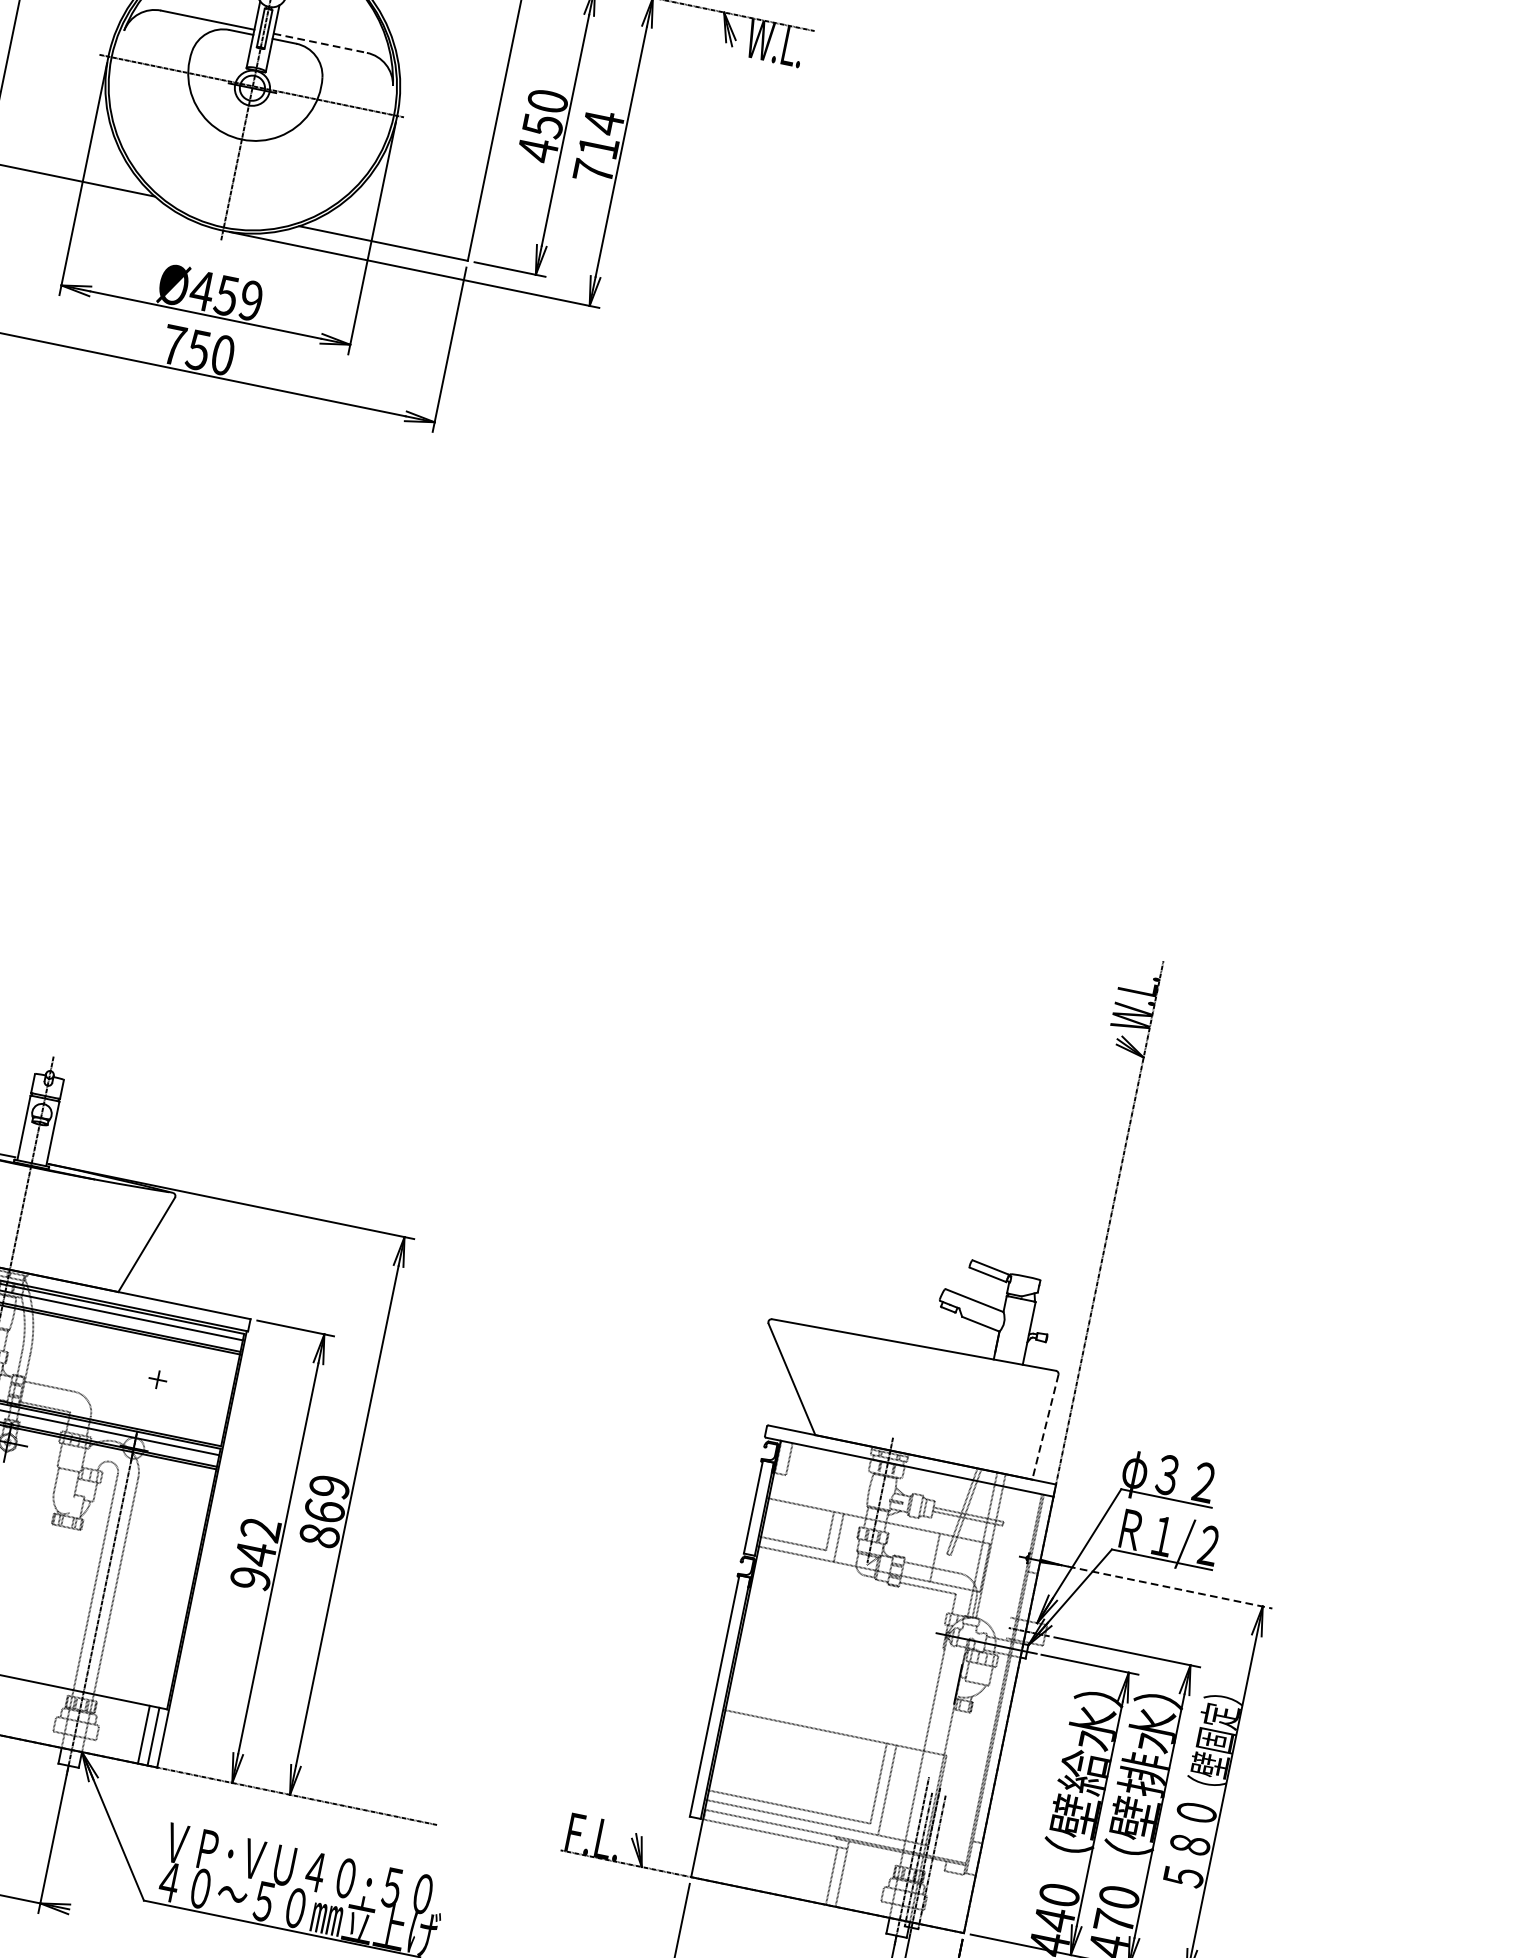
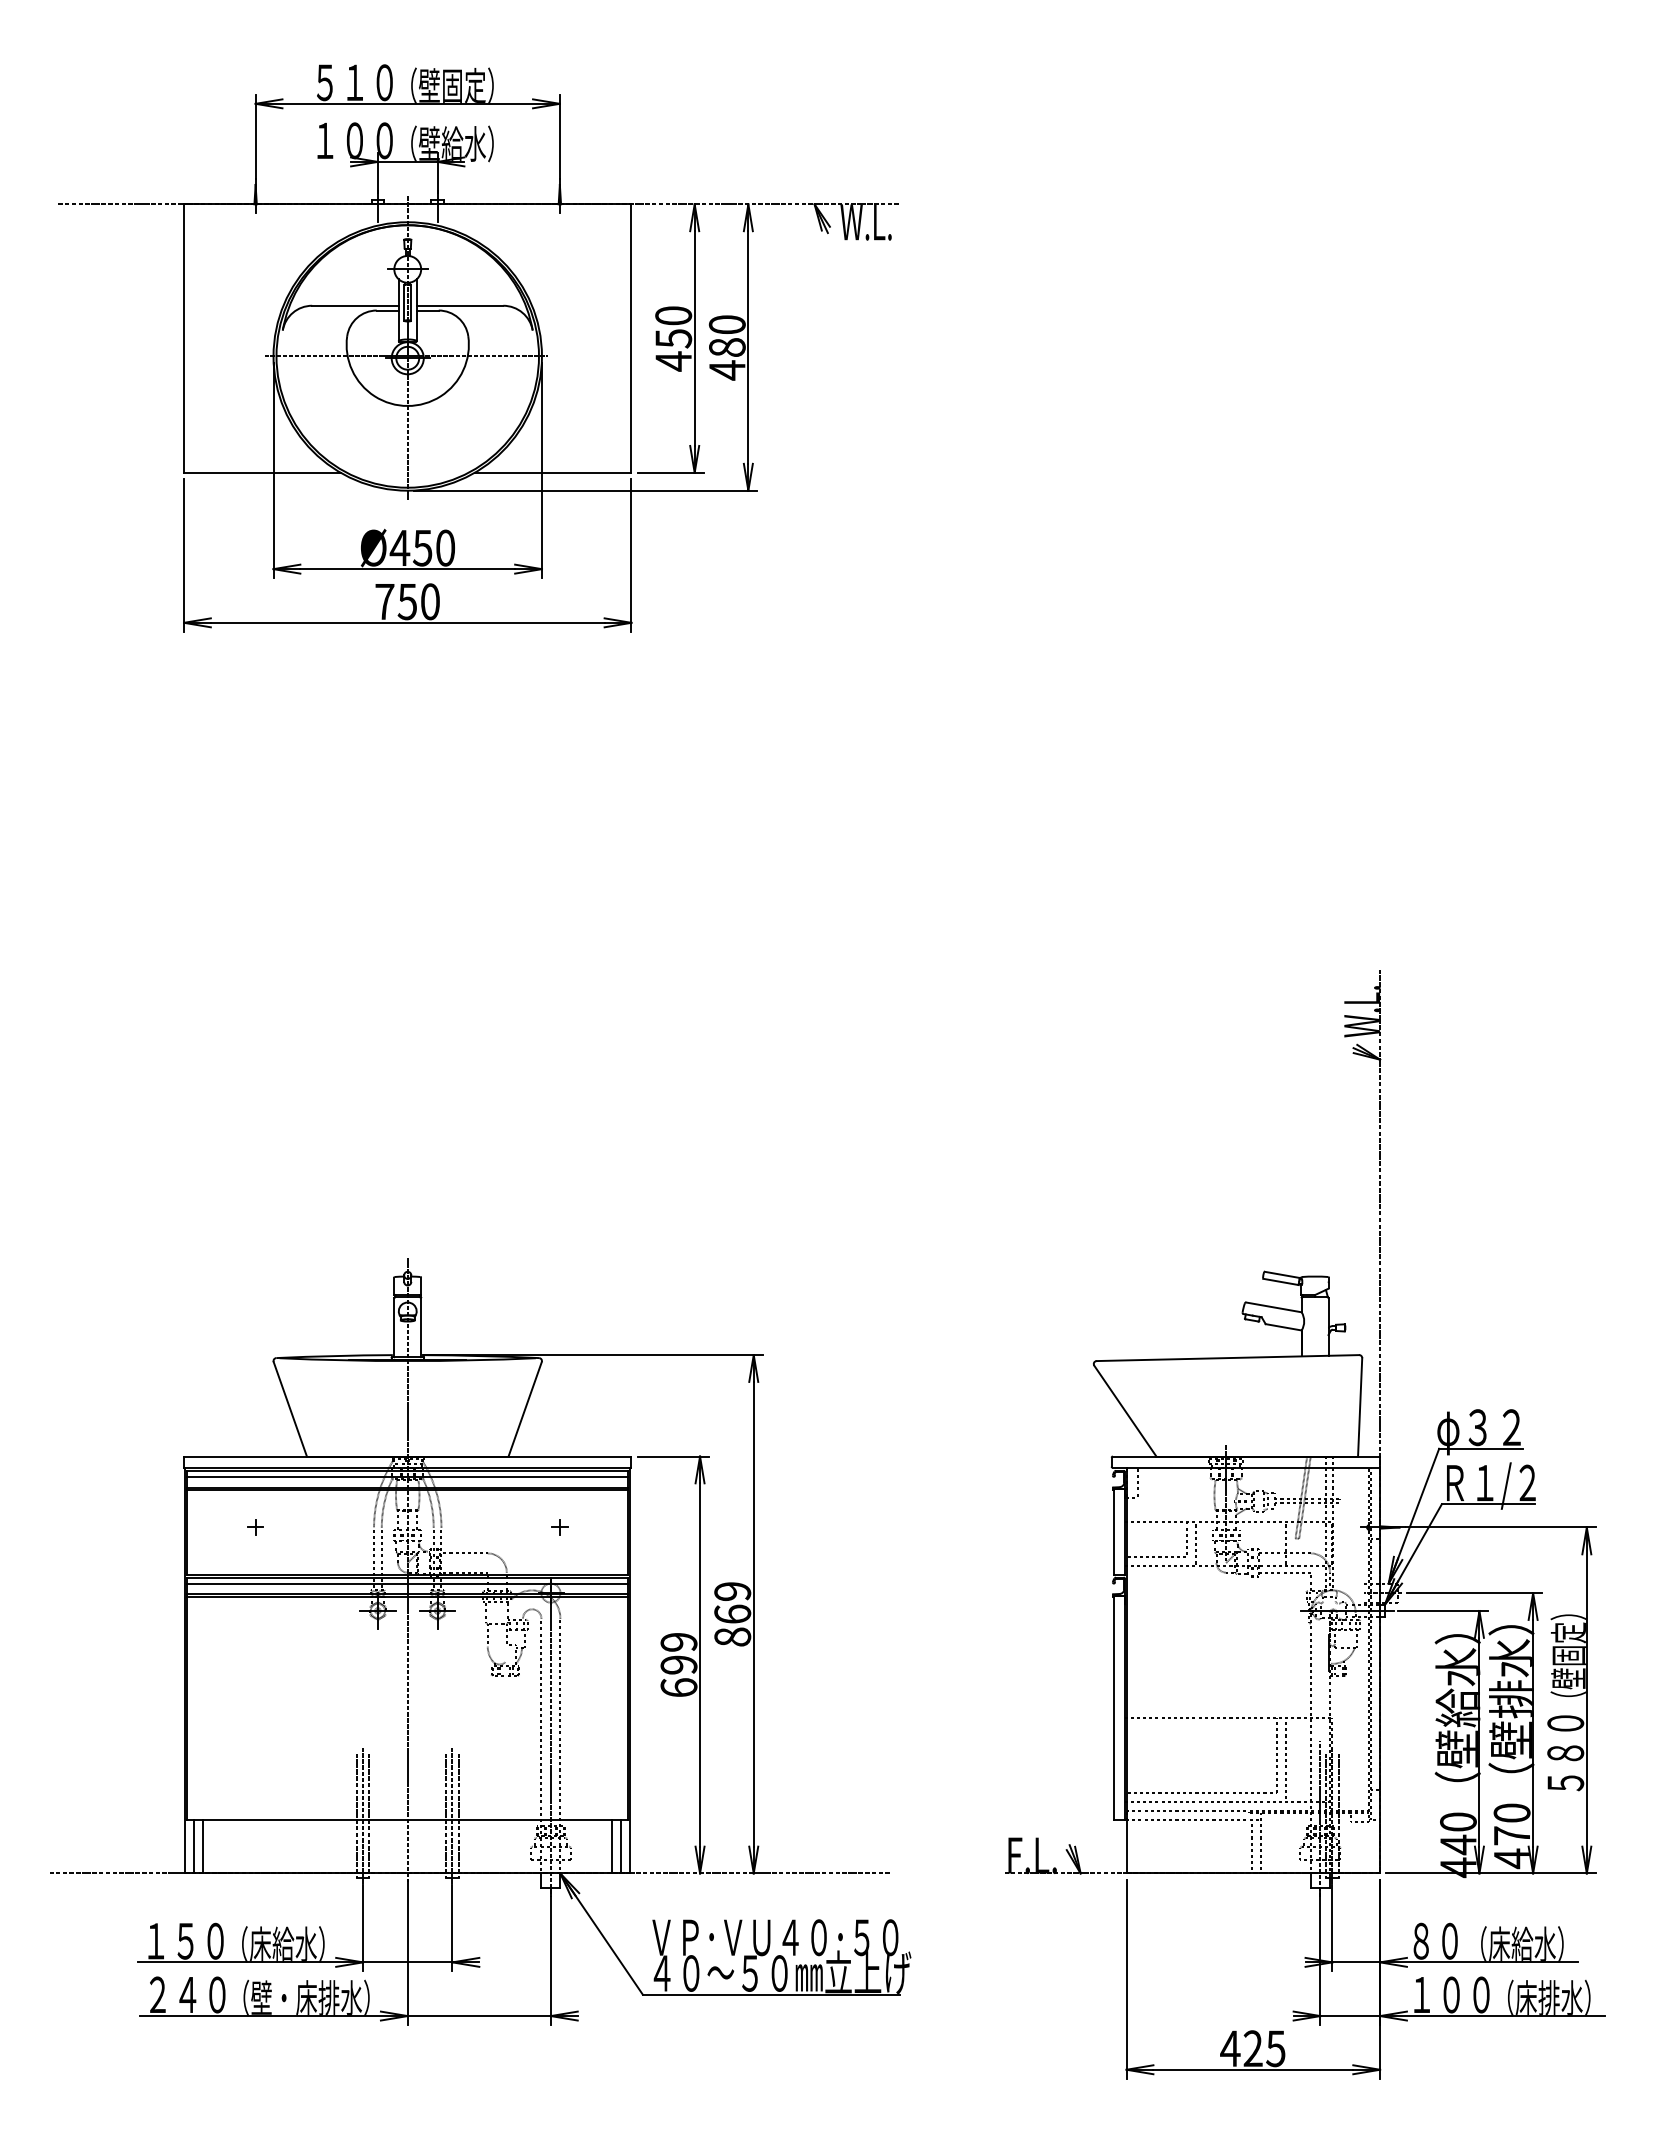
line: (320, 43) -> (460, 305), dashed -> solid
text: (597, 147) -> (726, 347), 714 -> 480
text: (251, 300) -> (445, 547), Ø459 -> Ø450
line: (1045, 1427) -> (1360, 1407), dashed -> solid
text: (255, 1554) -> (678, 1665), 942 -> 699
line: (1169, 1587) -> (1500, 1527), dashed -> solid

